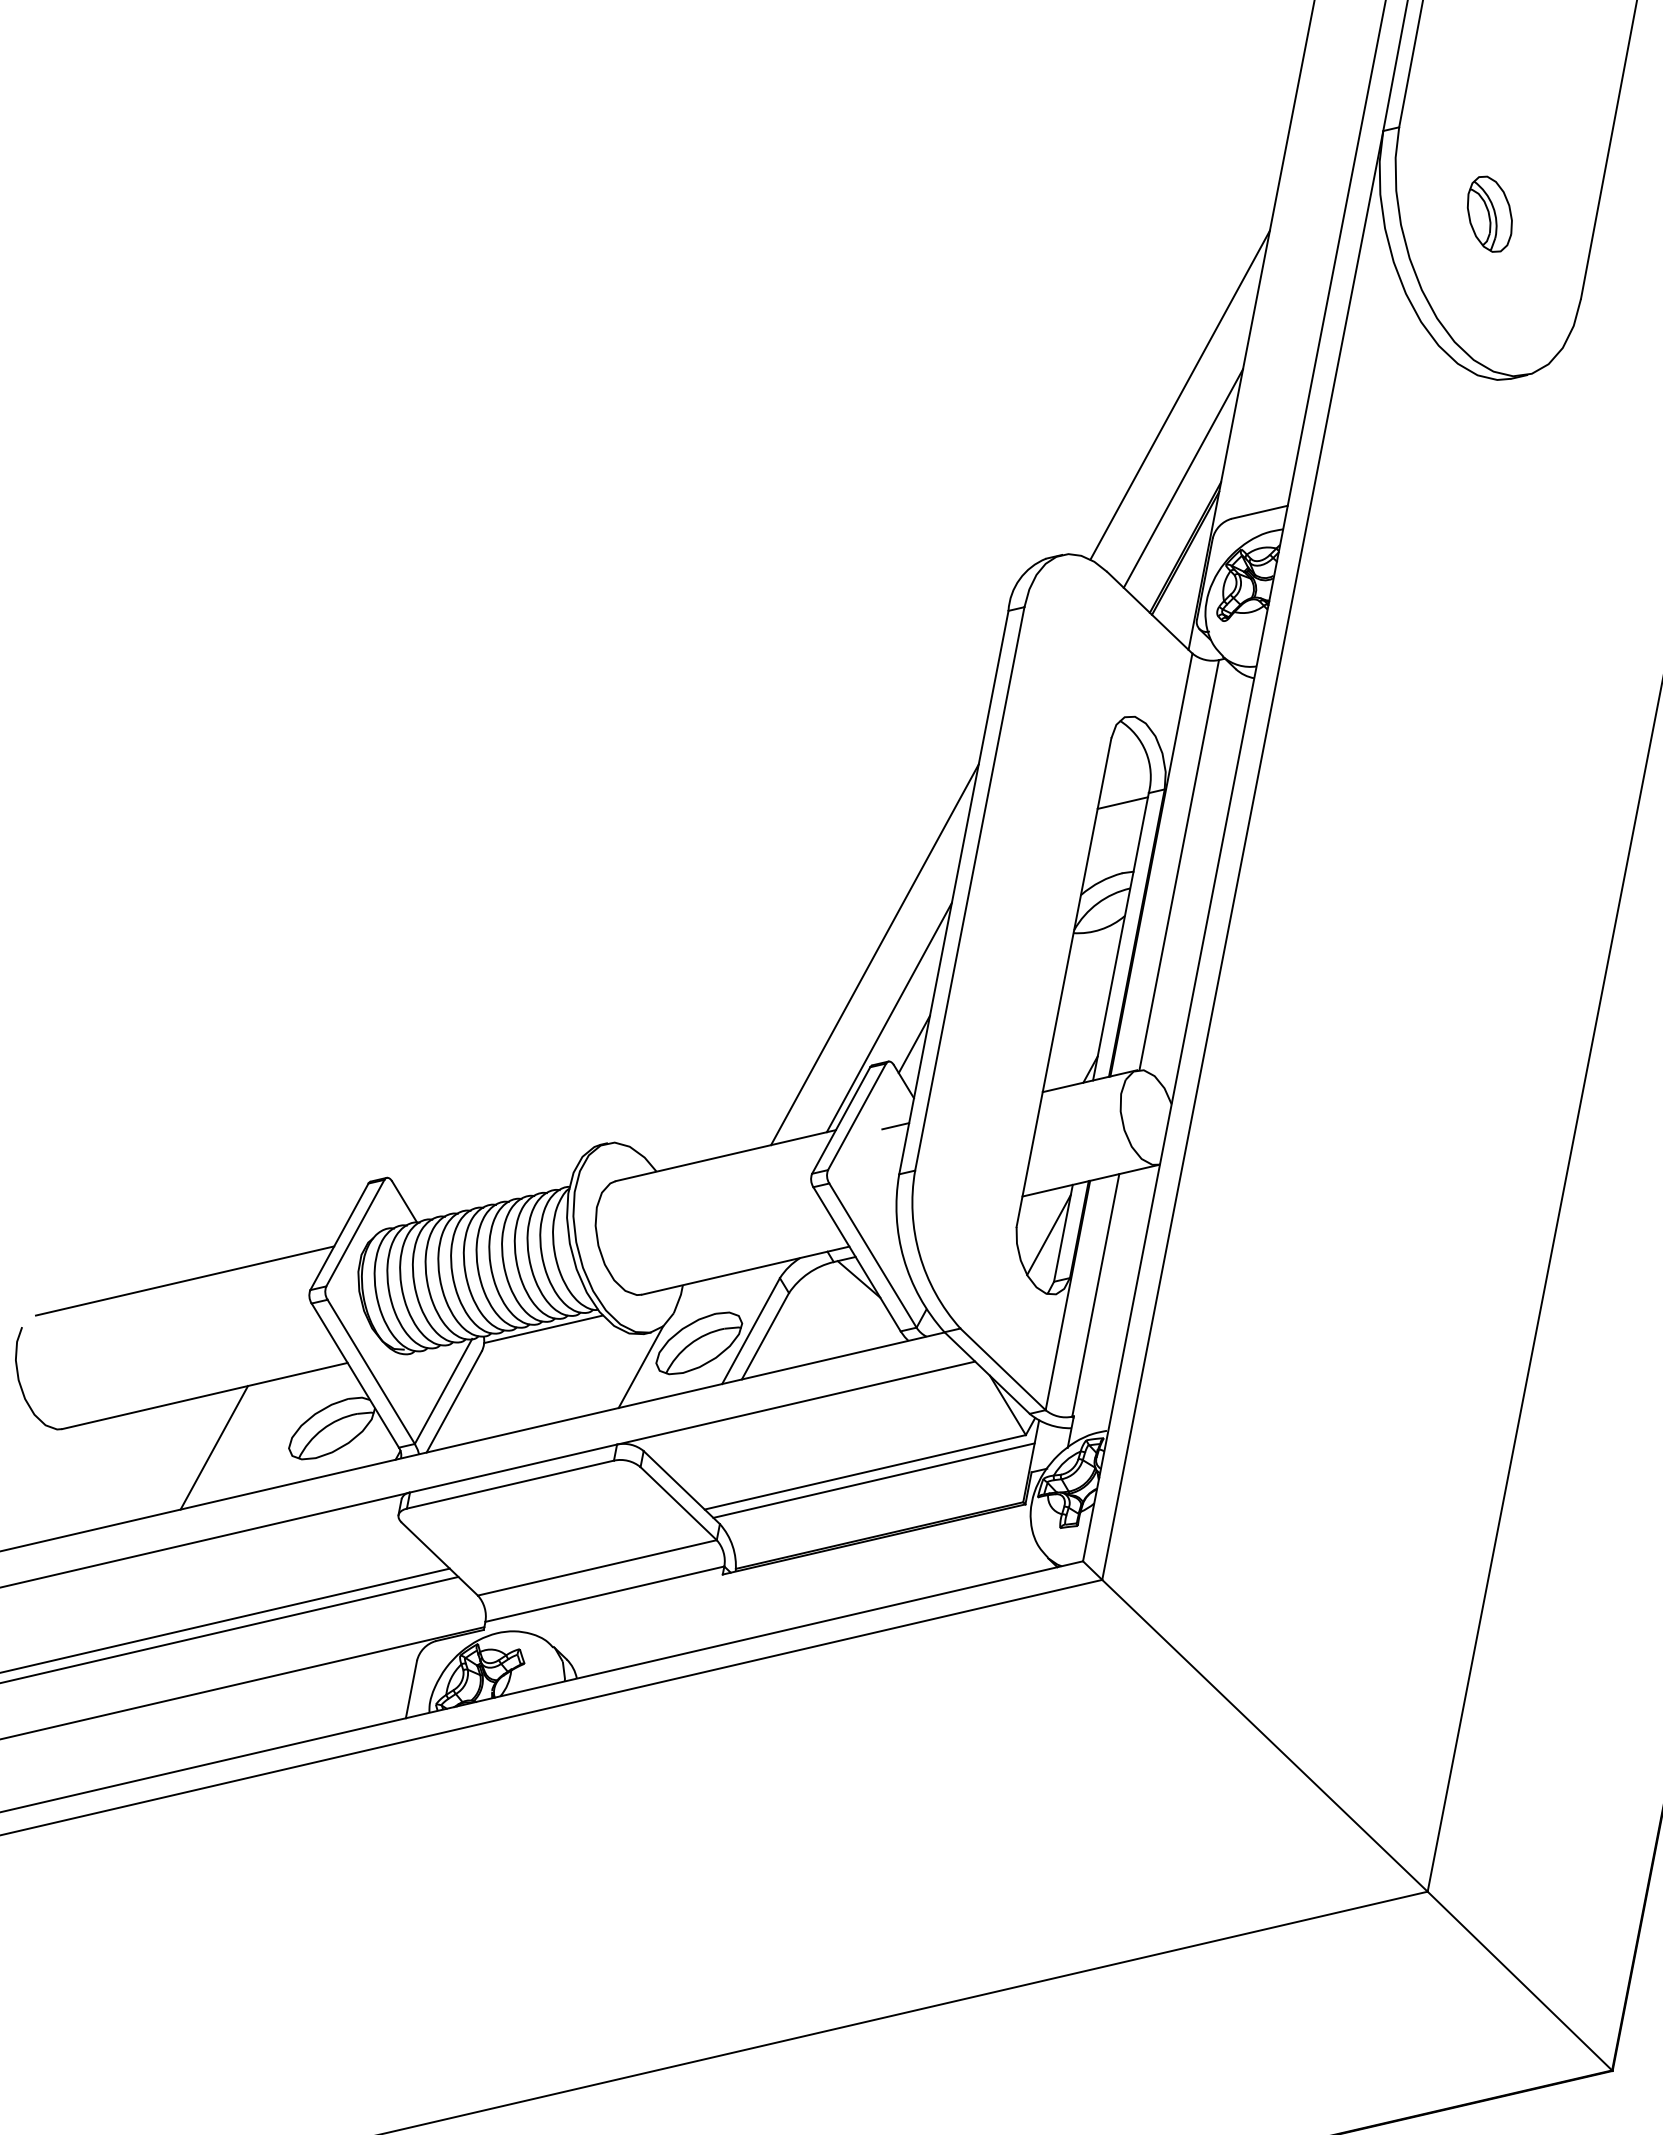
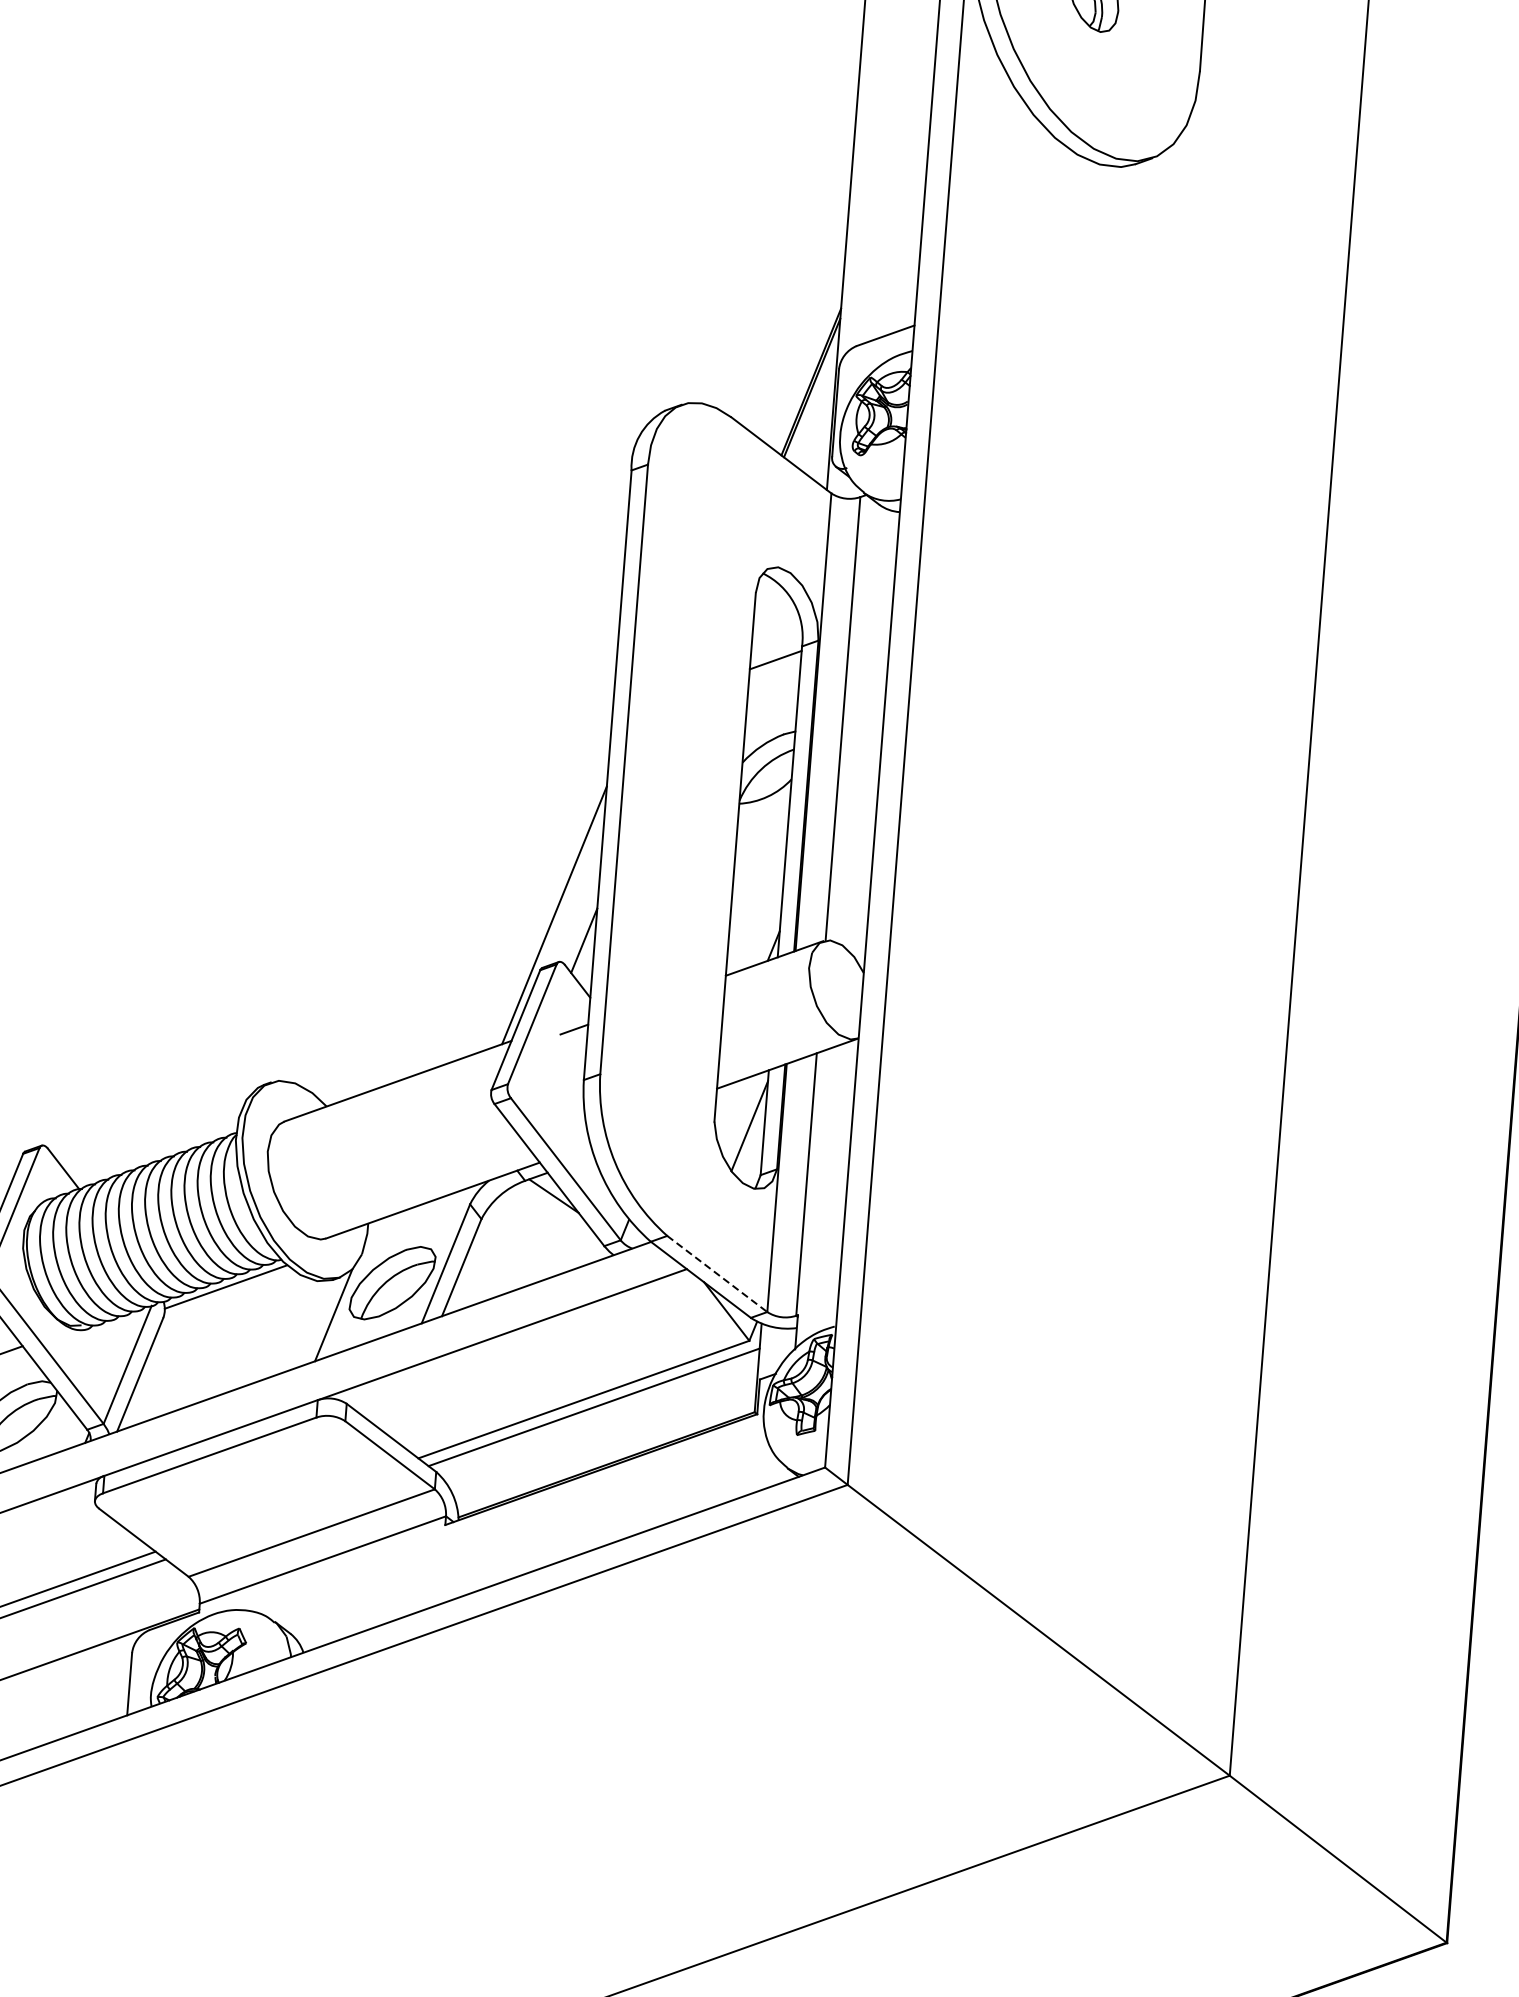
line: (1179, 394) -> (786, 220), removed
line: (1183, 478) -> (800, 309), removed
line: (874, 954) -> (531, 850), removed
line: (1003, 1369) -> (717, 1274), solid -> dashed

